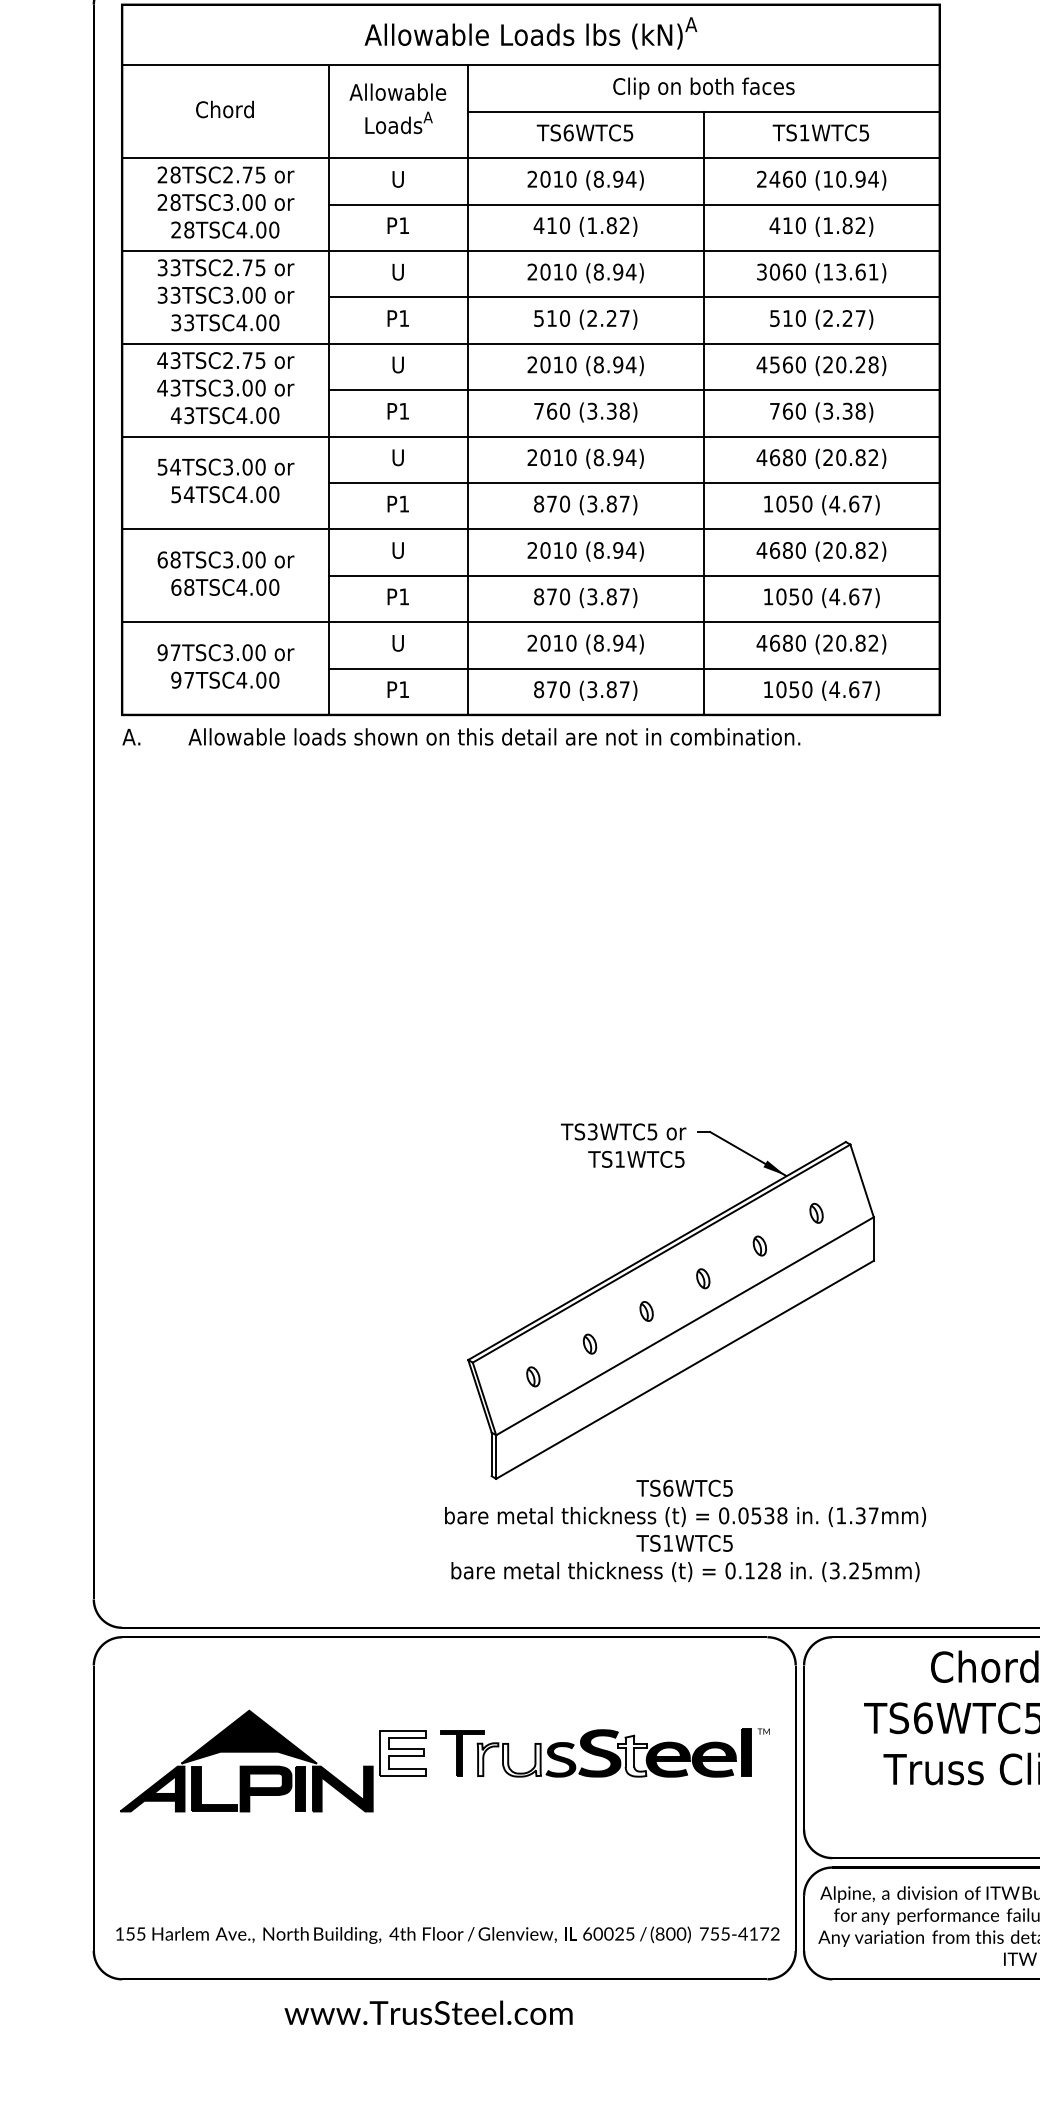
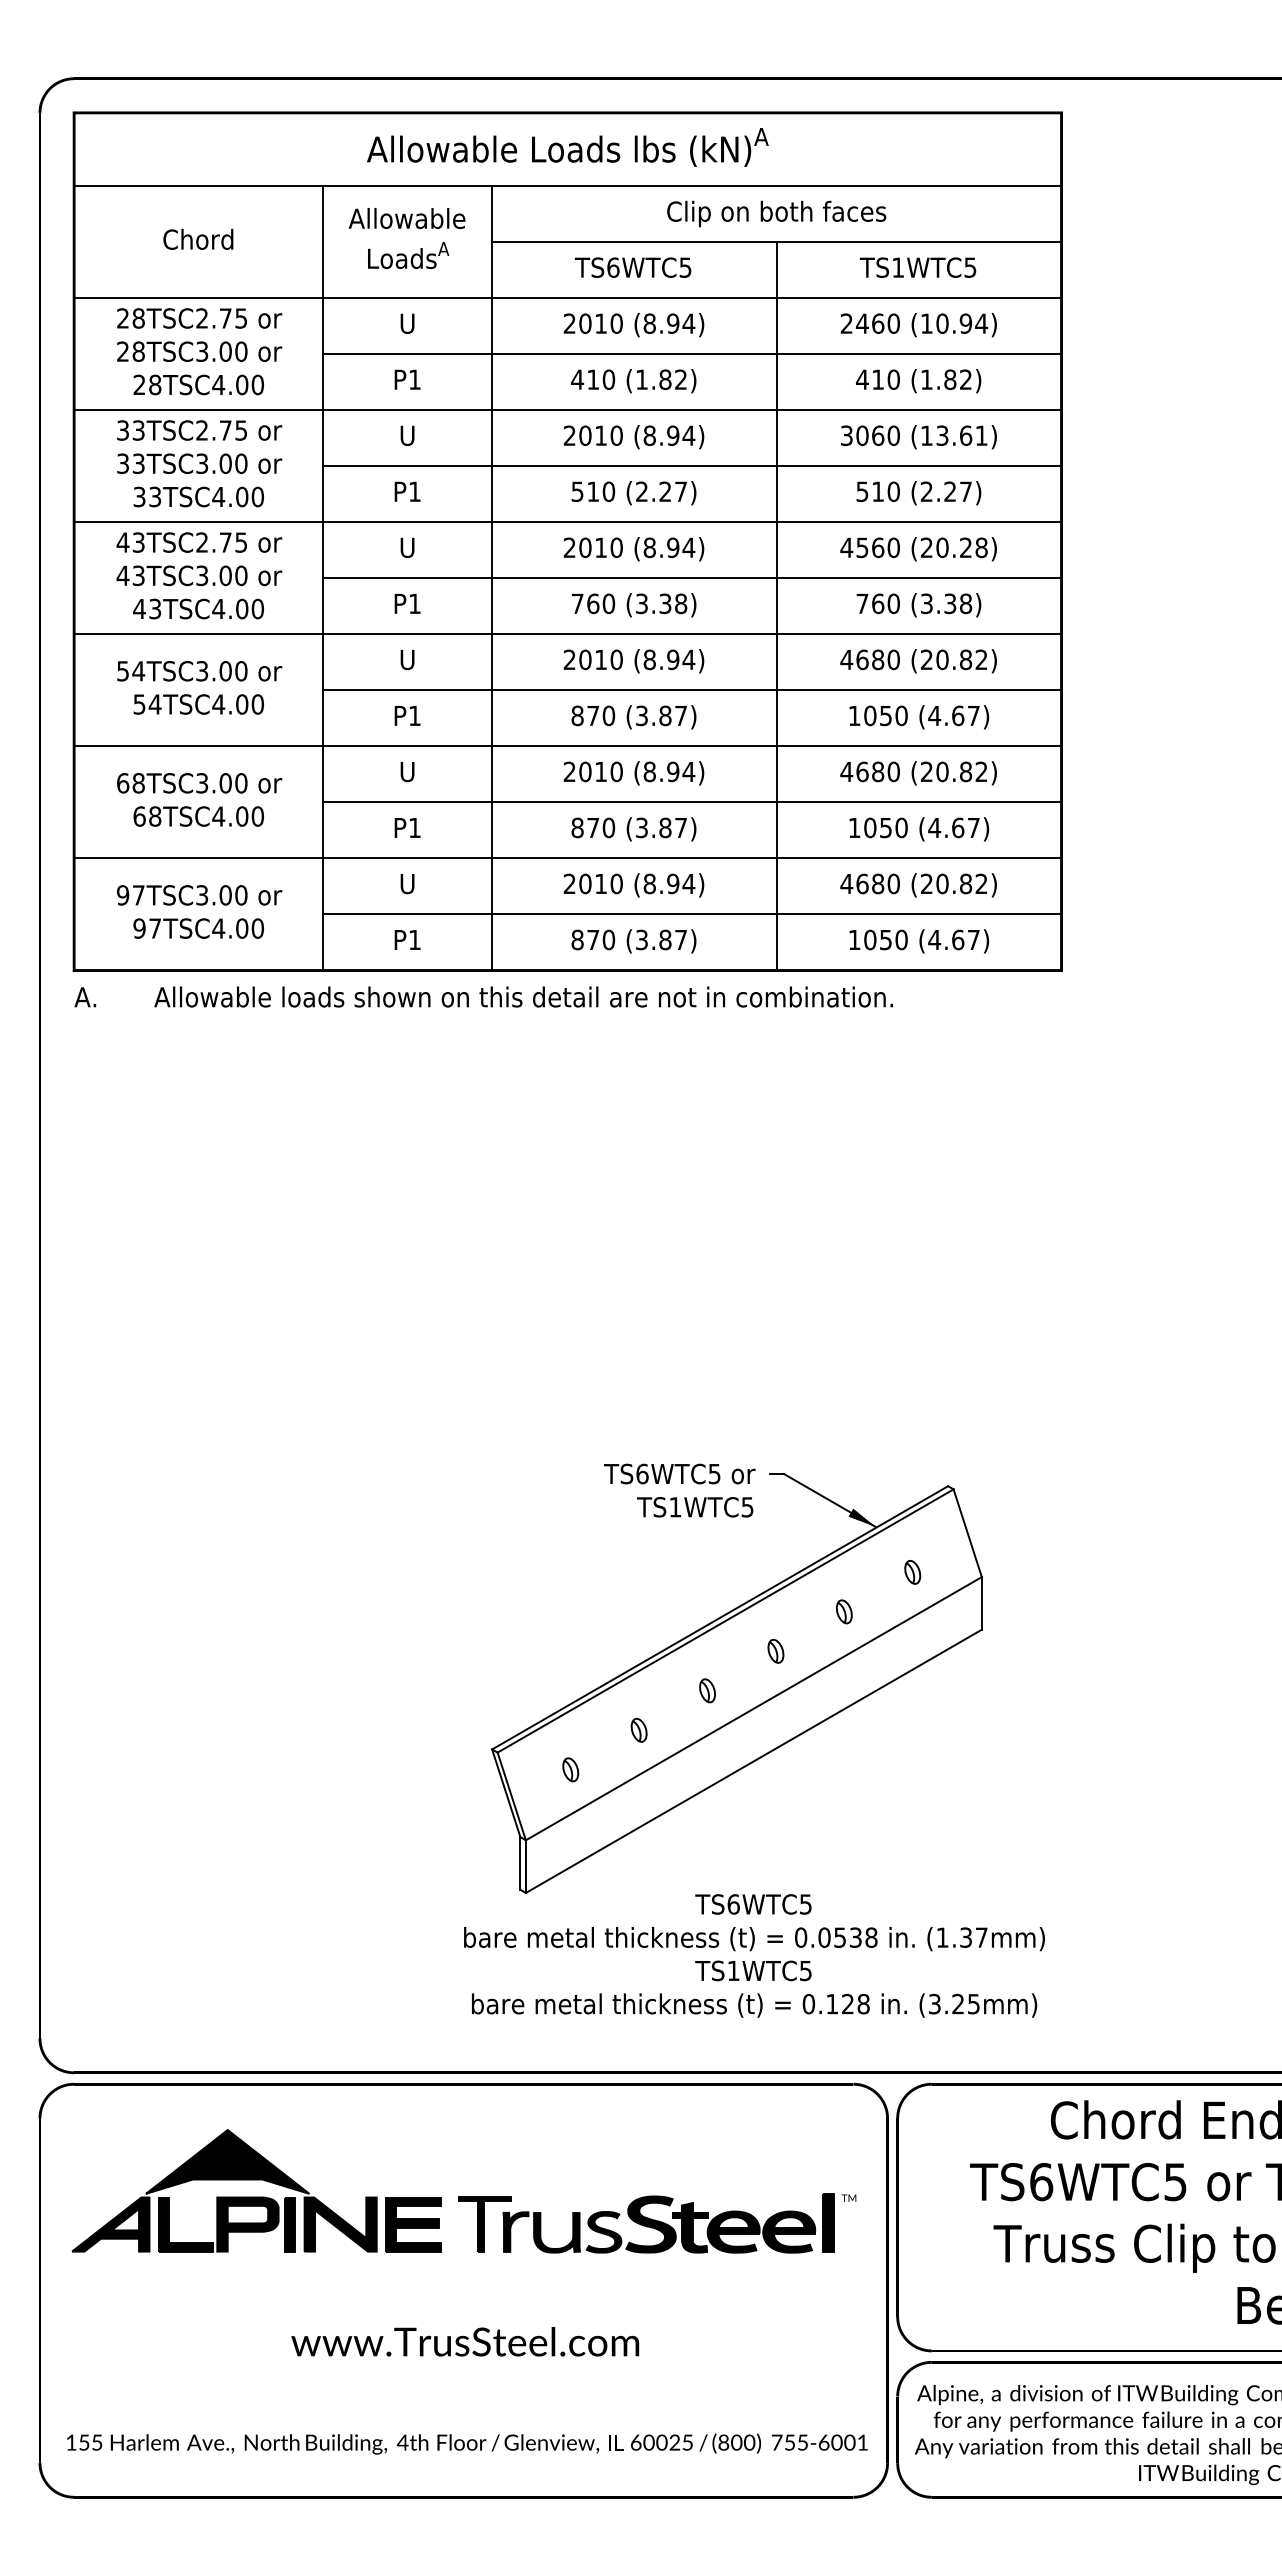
text: (592, 1131) -> (642, 1473), TS3WTC5 -> TS6WTC5
fill: (402, 1753) -> (412, 2224), added
fill: (632, 1755) -> (690, 2227), added
fill: (487, 1759) -> (515, 2231), added
part: (246, 1760) -> (224, 2190), moved
fill: (521, 1760) -> (556, 2232), added
text: (758, 1933) -> (842, 2442), 755-4172 -> 755-6001
text: (428, 2012) -> (465, 2341), moved

